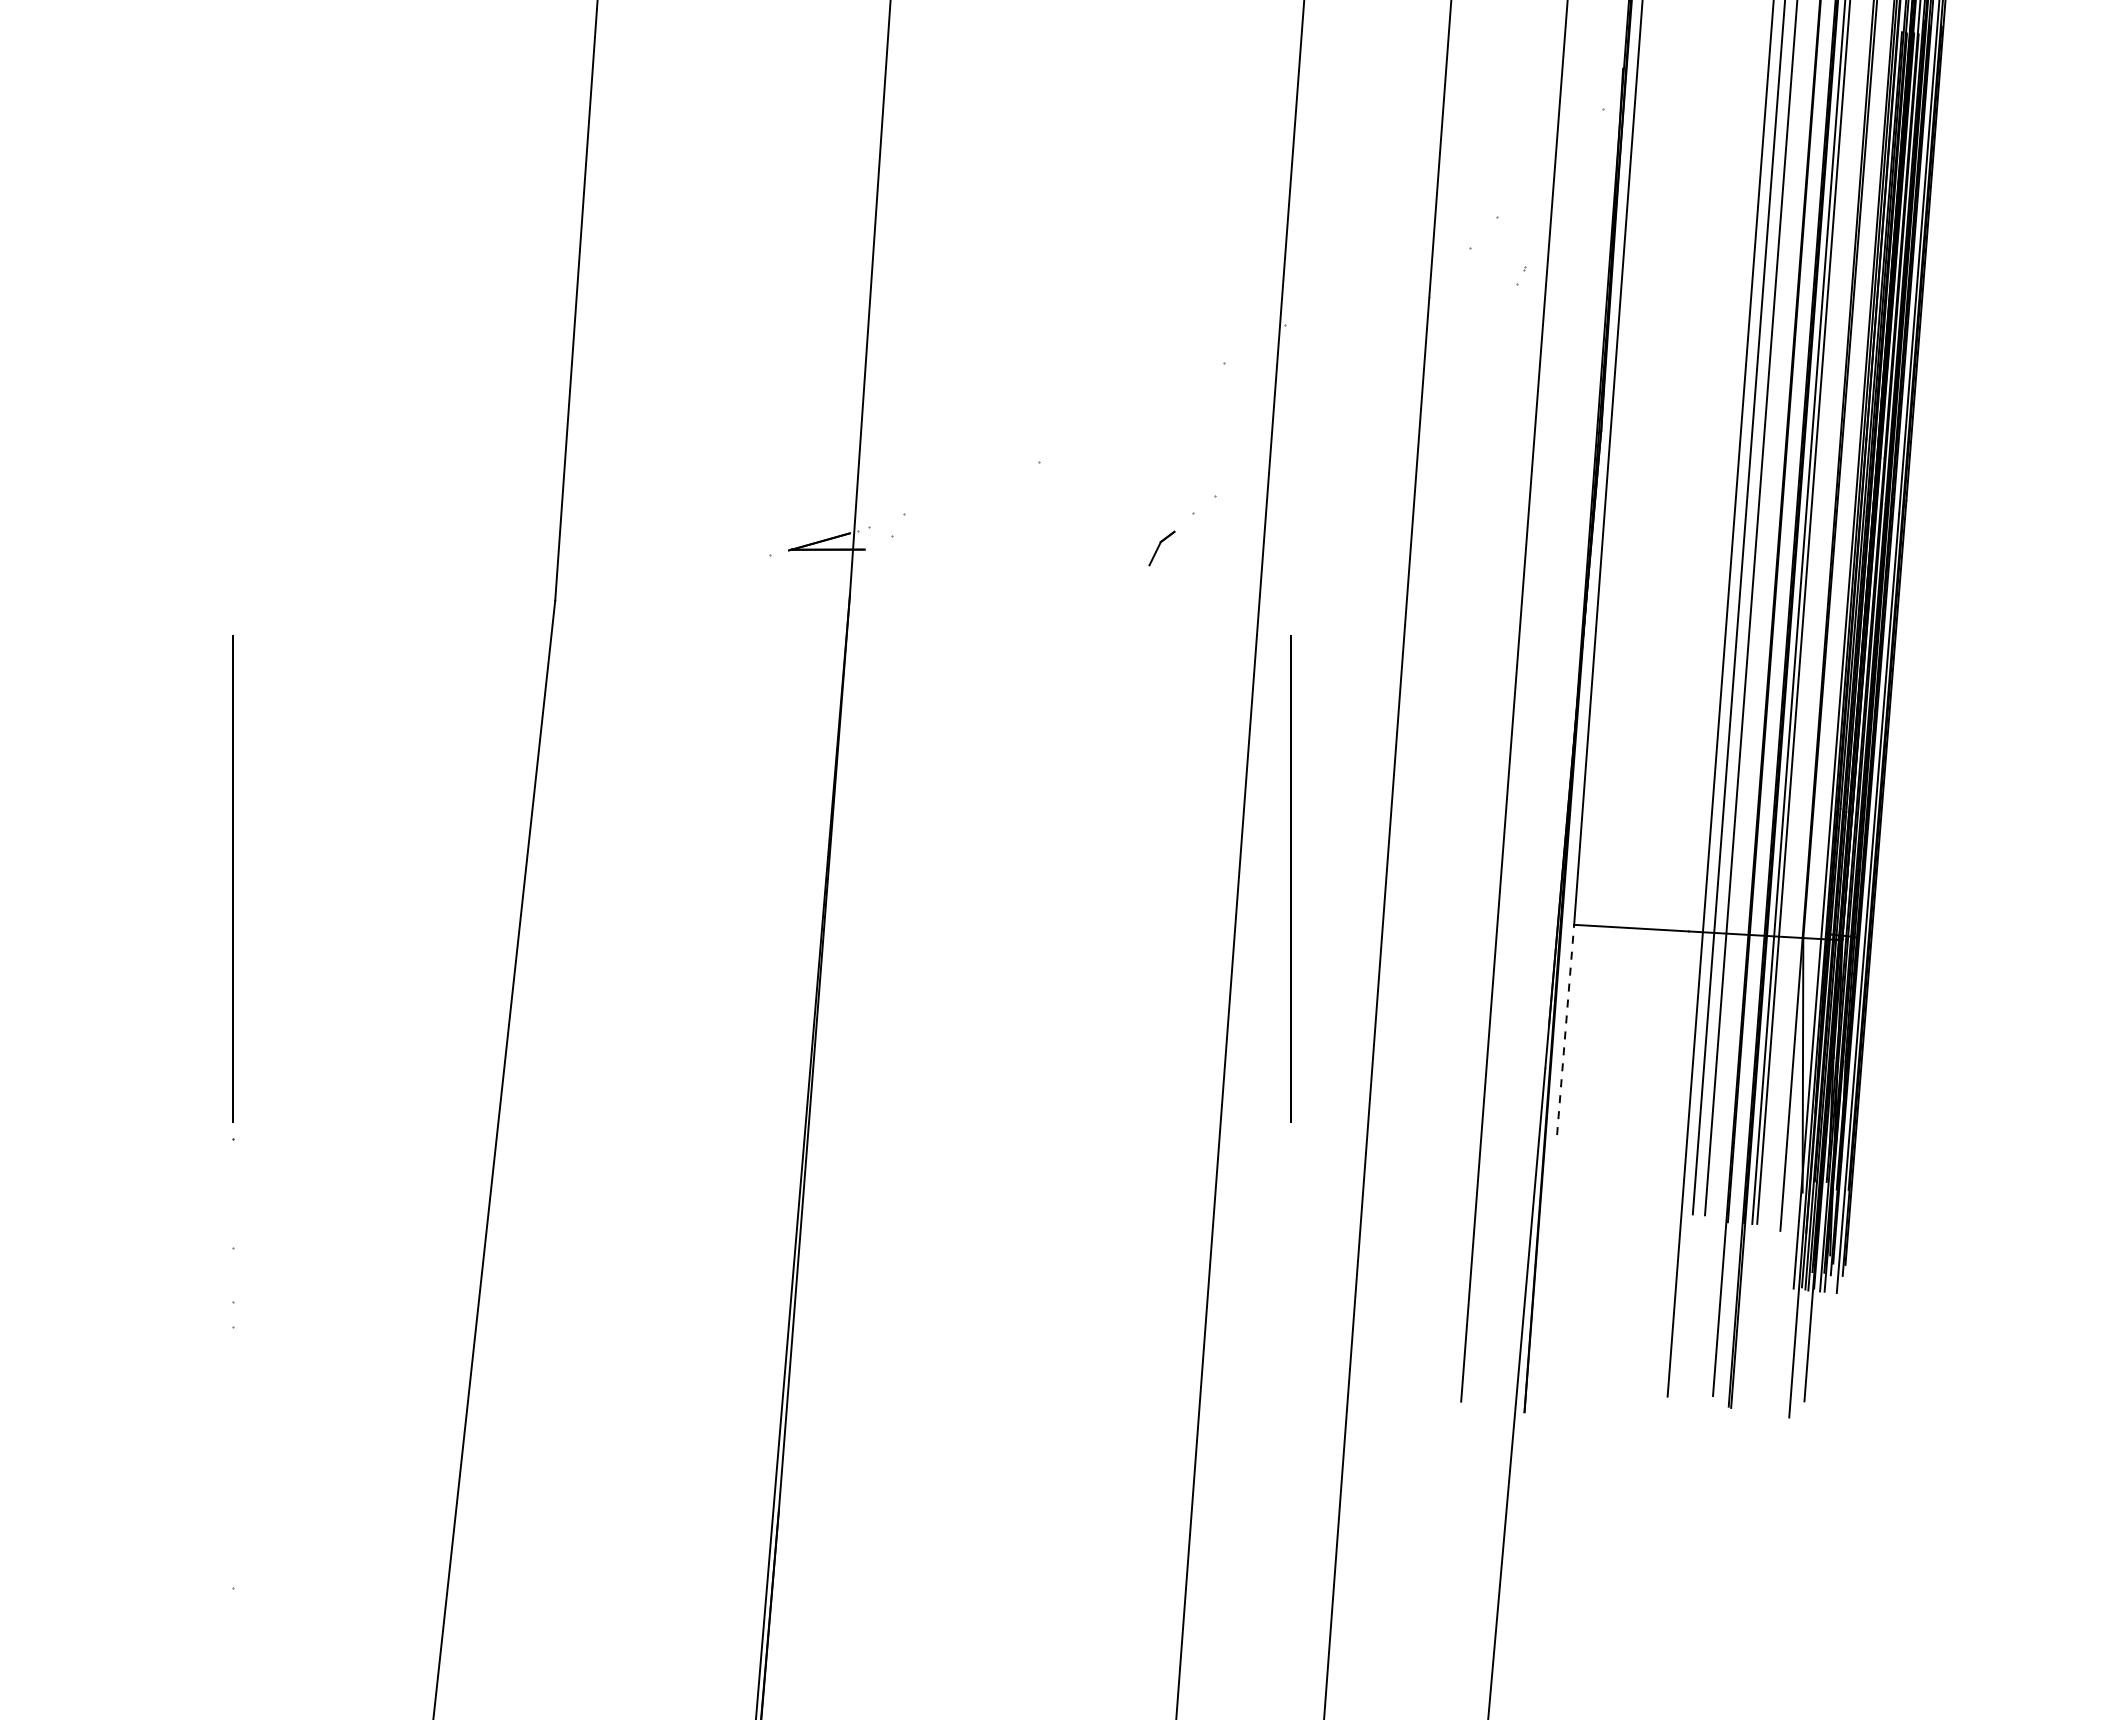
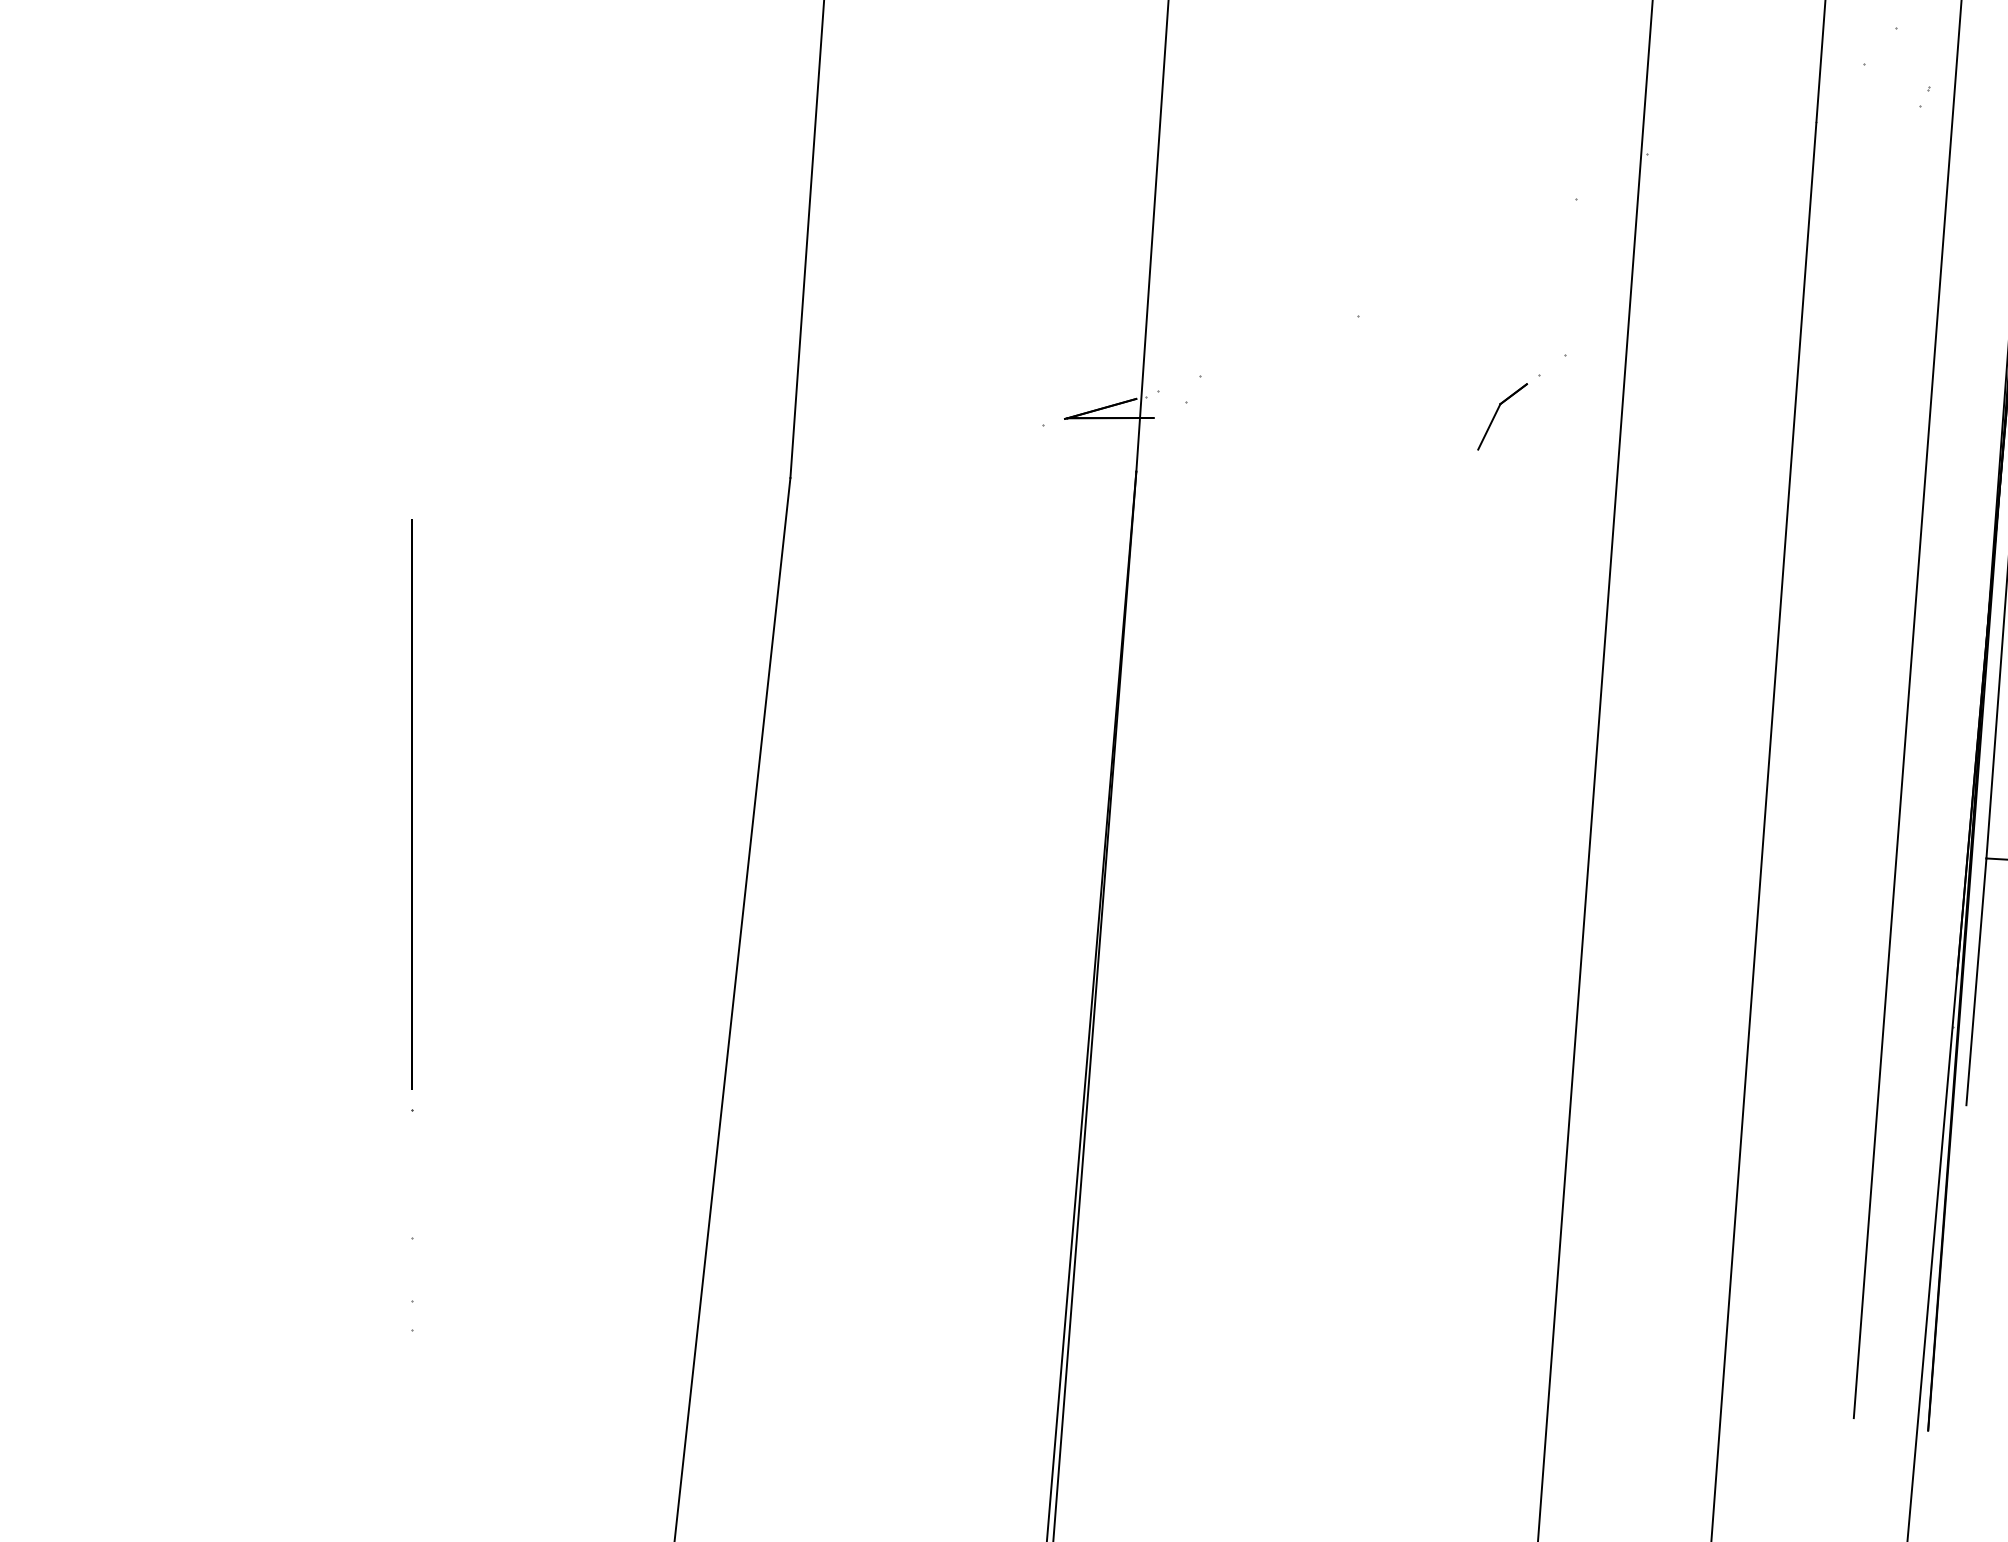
part: (1161, 548) -> (1502, 416), size x1.67
line: (1290, 878) -> (1653, 804), removed
line: (1565, 1029) -> (1976, 981), dashed -> solid

